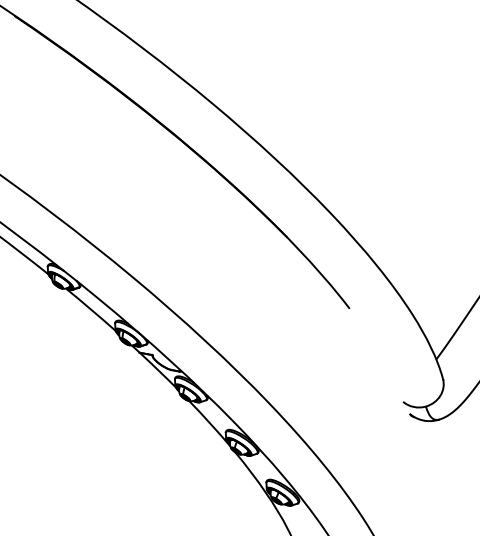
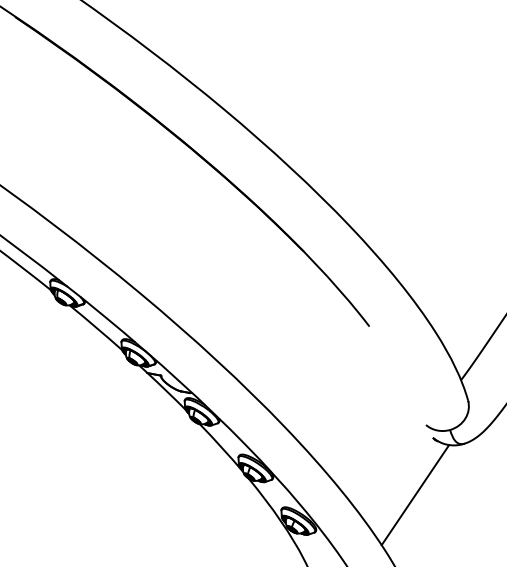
line: (393, 468) -> (415, 495), added

